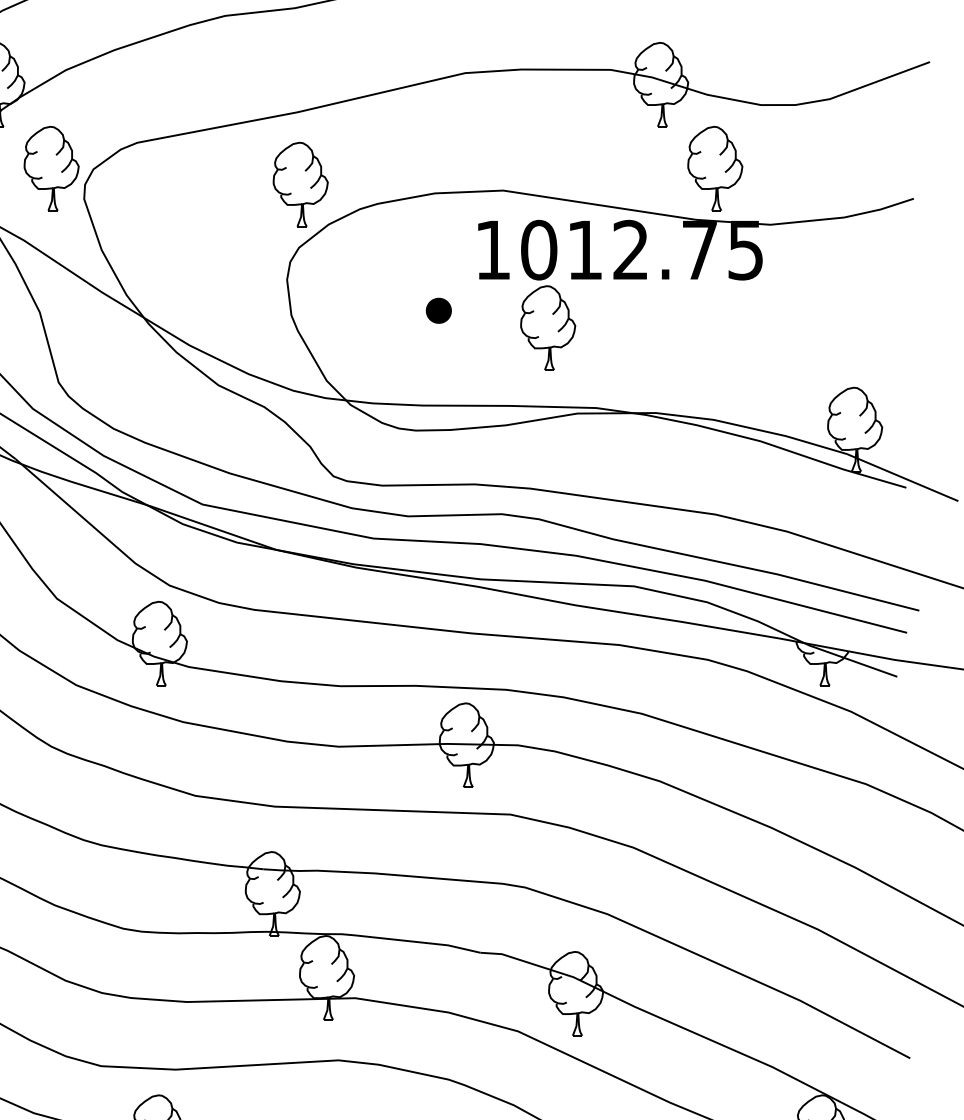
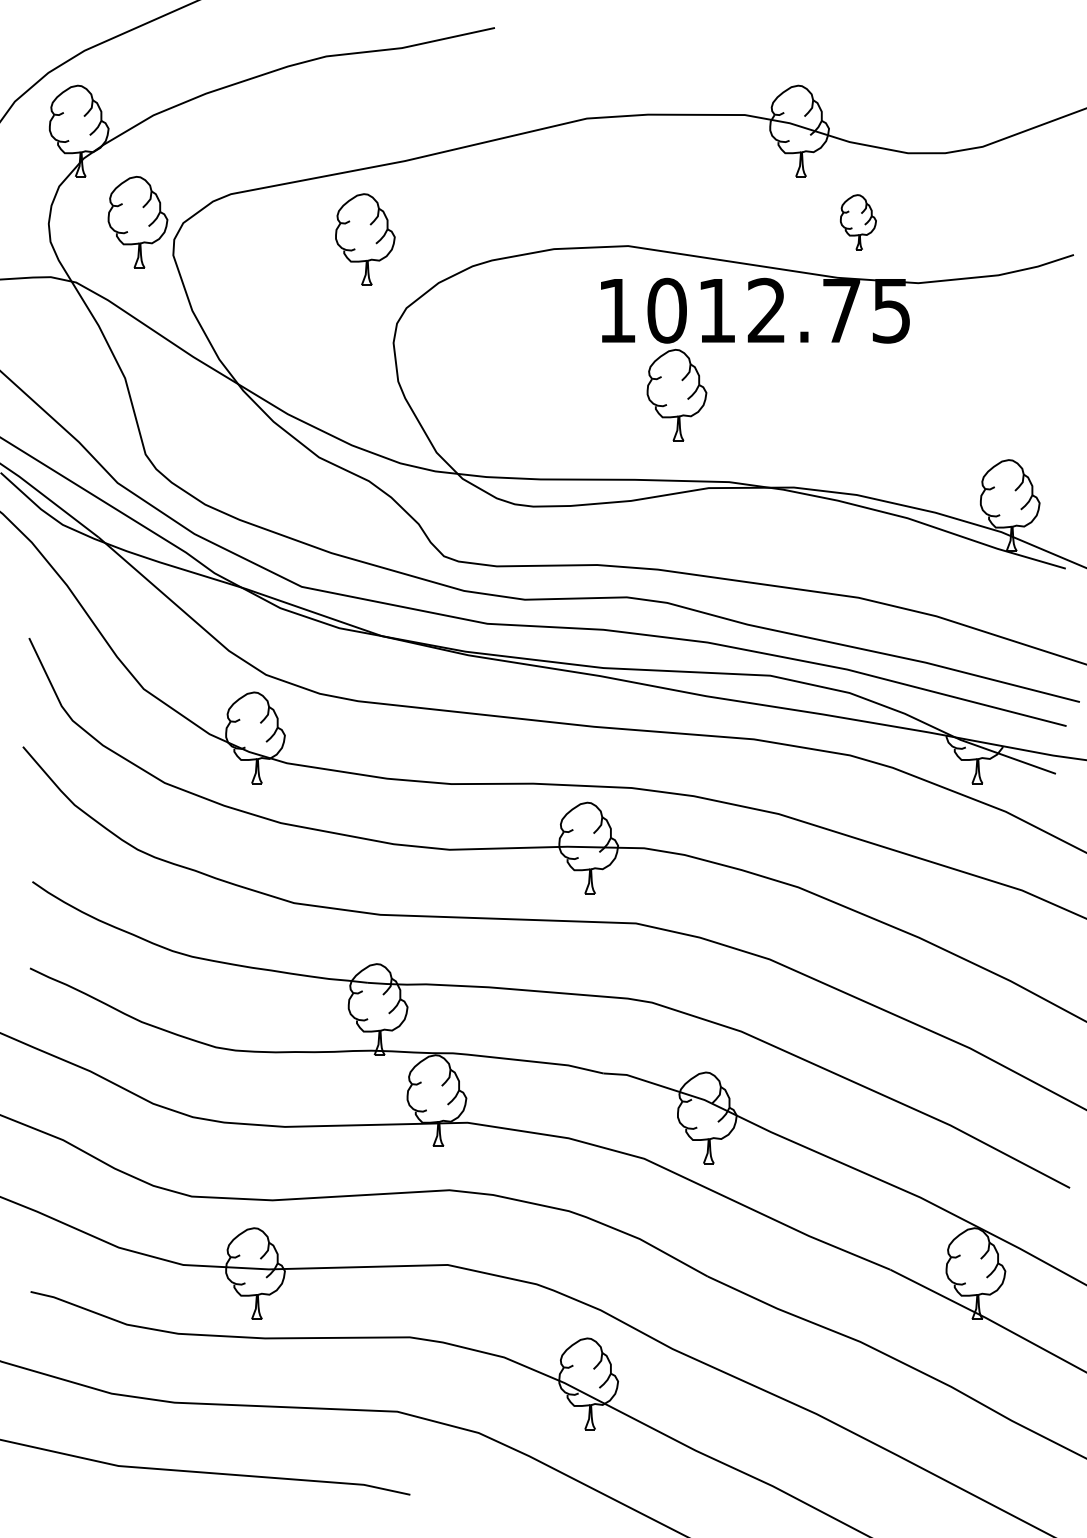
part: (715, 168) -> (858, 222), size x0.6
part: (300, 184) -> (365, 239), moved
part: (439, 310) -> (558, 376), removed

